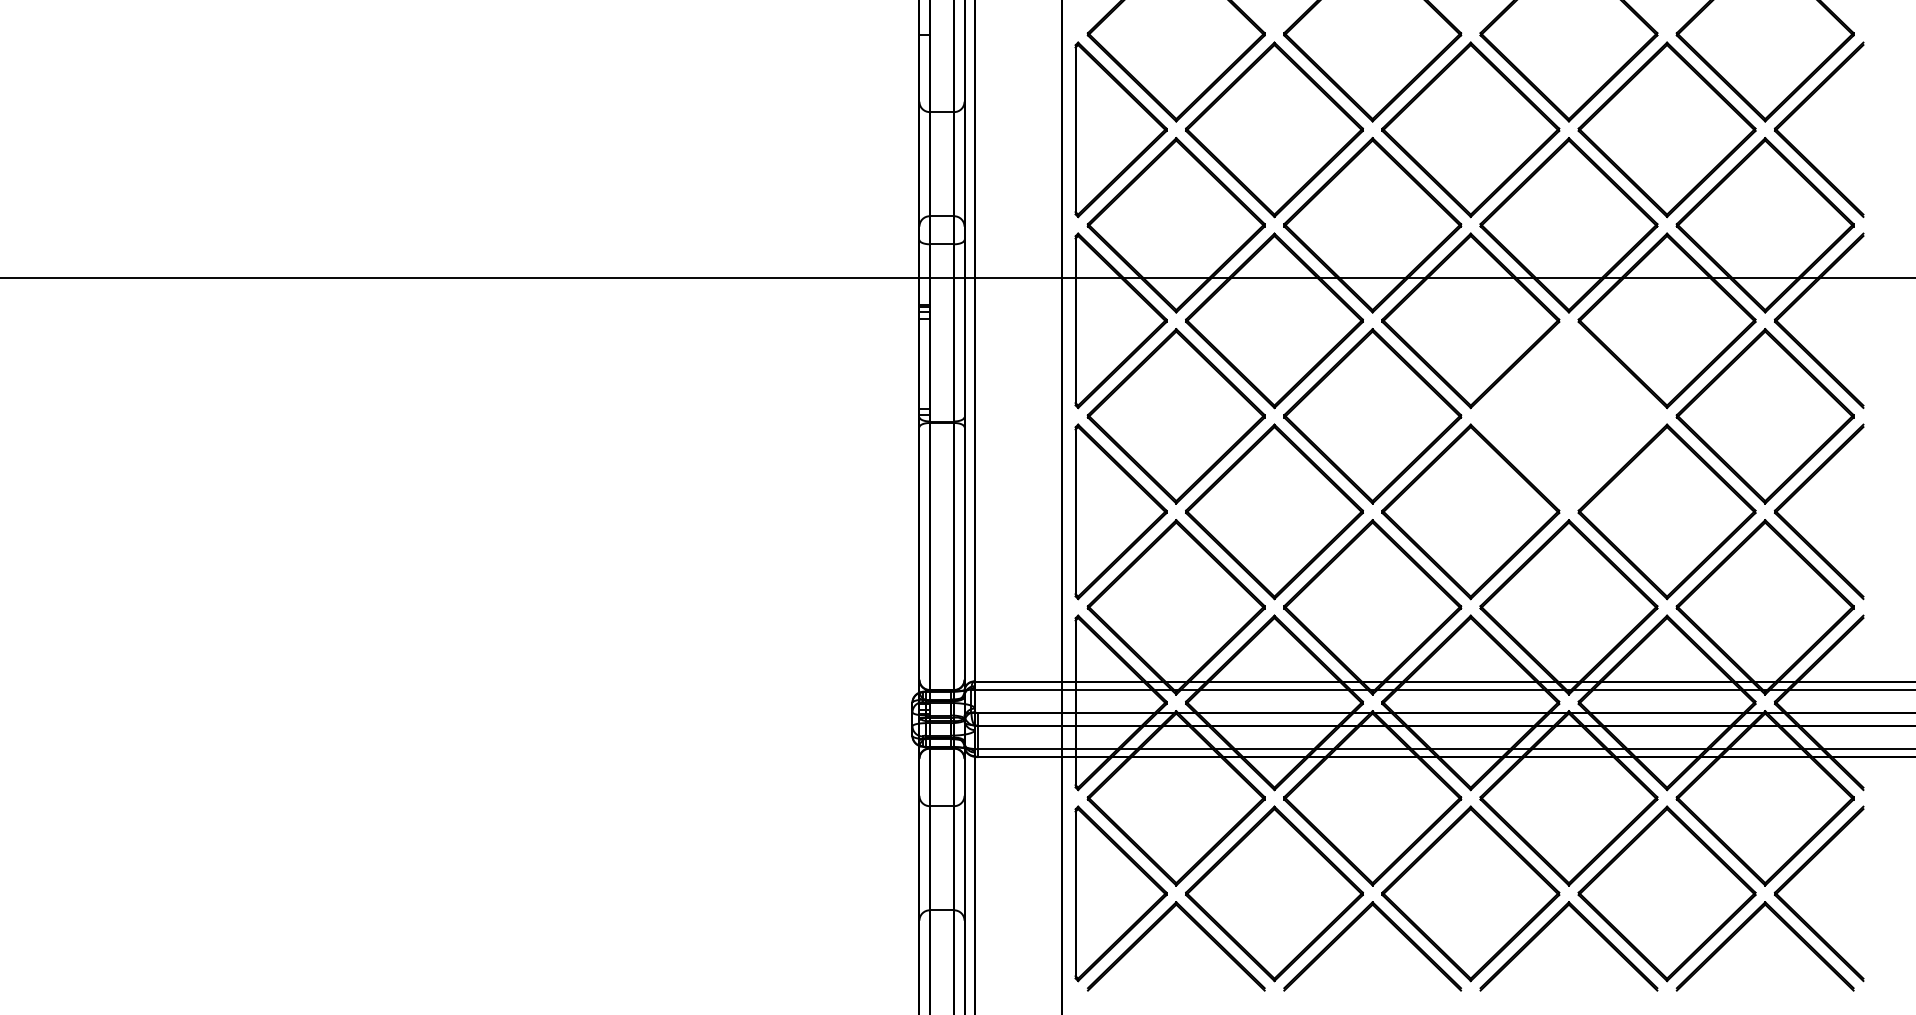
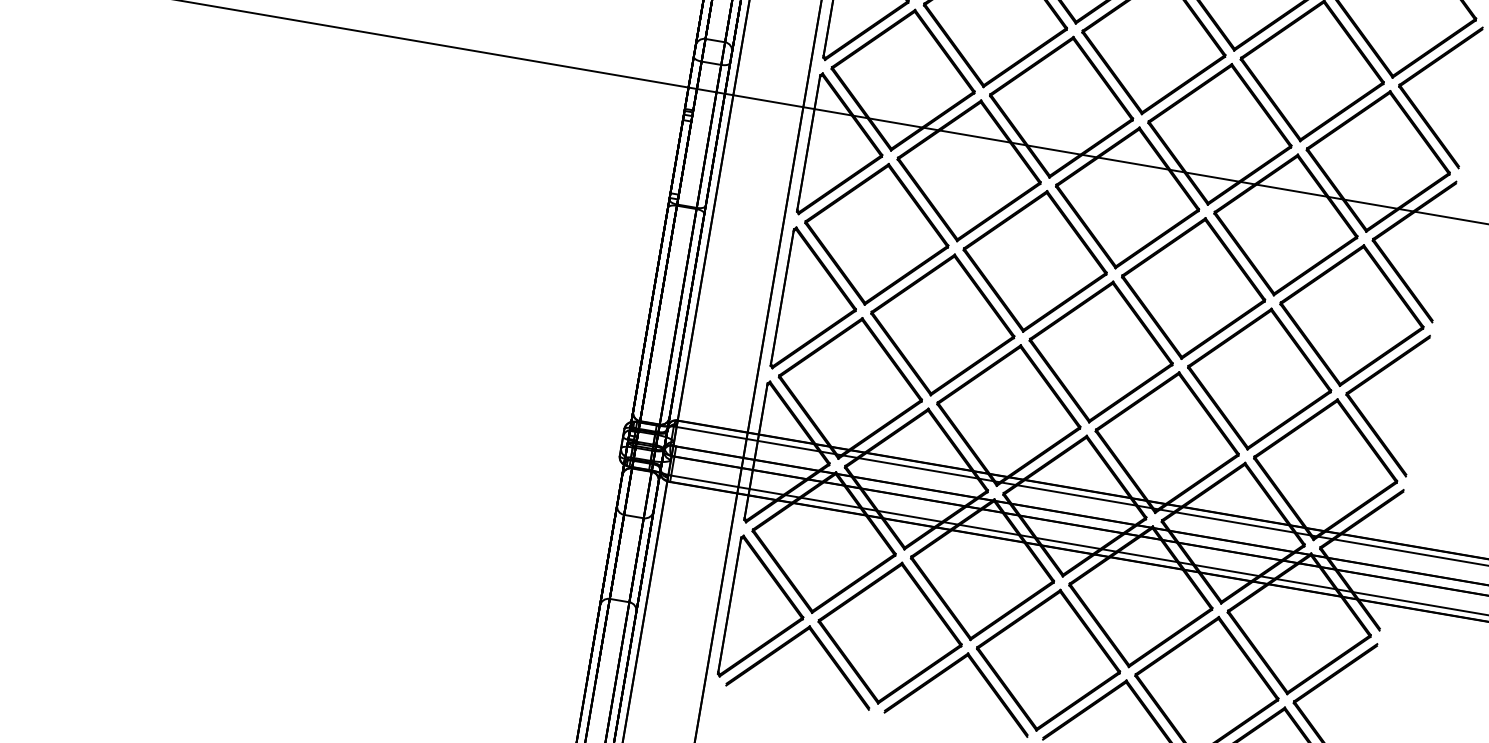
part: (1568, 416) -> (1193, 288), added

